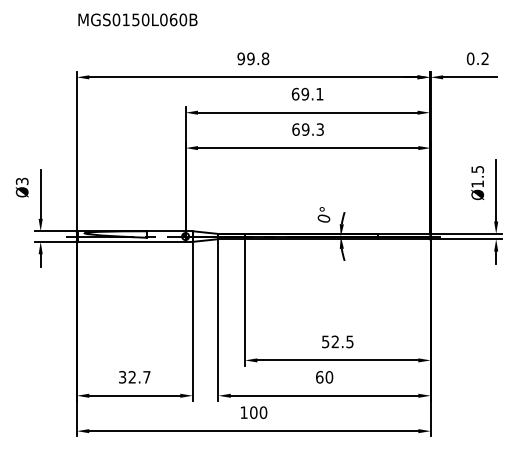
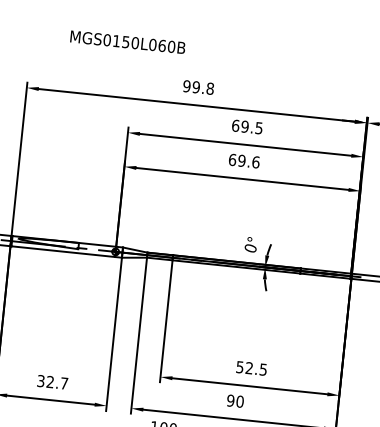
text: (137, 19) -> (127, 41), moved
text: (319, 94) -> (258, 128), 69.1 -> 69.5
text: (320, 129) -> (256, 162), 69.3 -> 69.6
text: (319, 377) -> (230, 400), 60 -> 90

